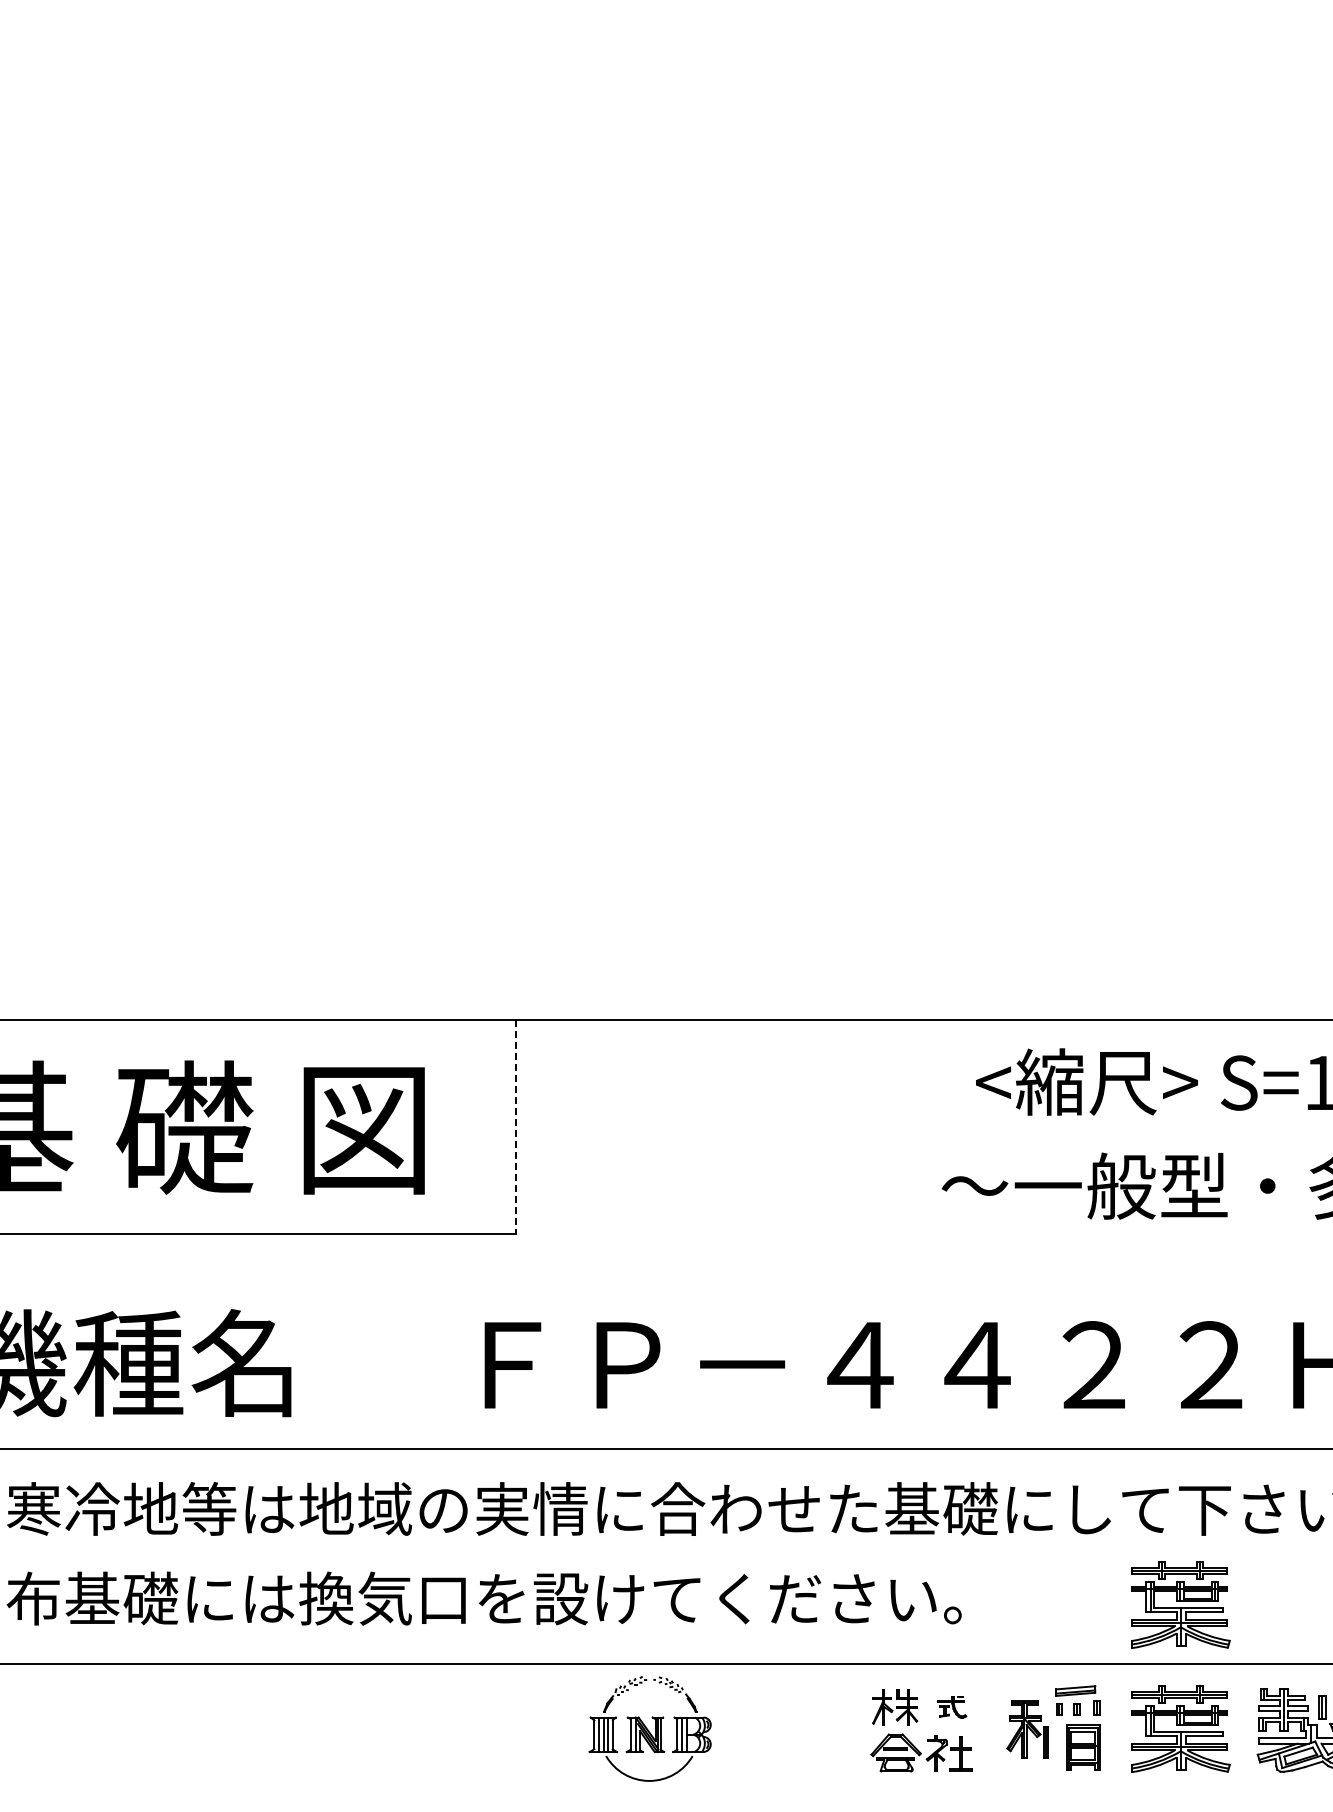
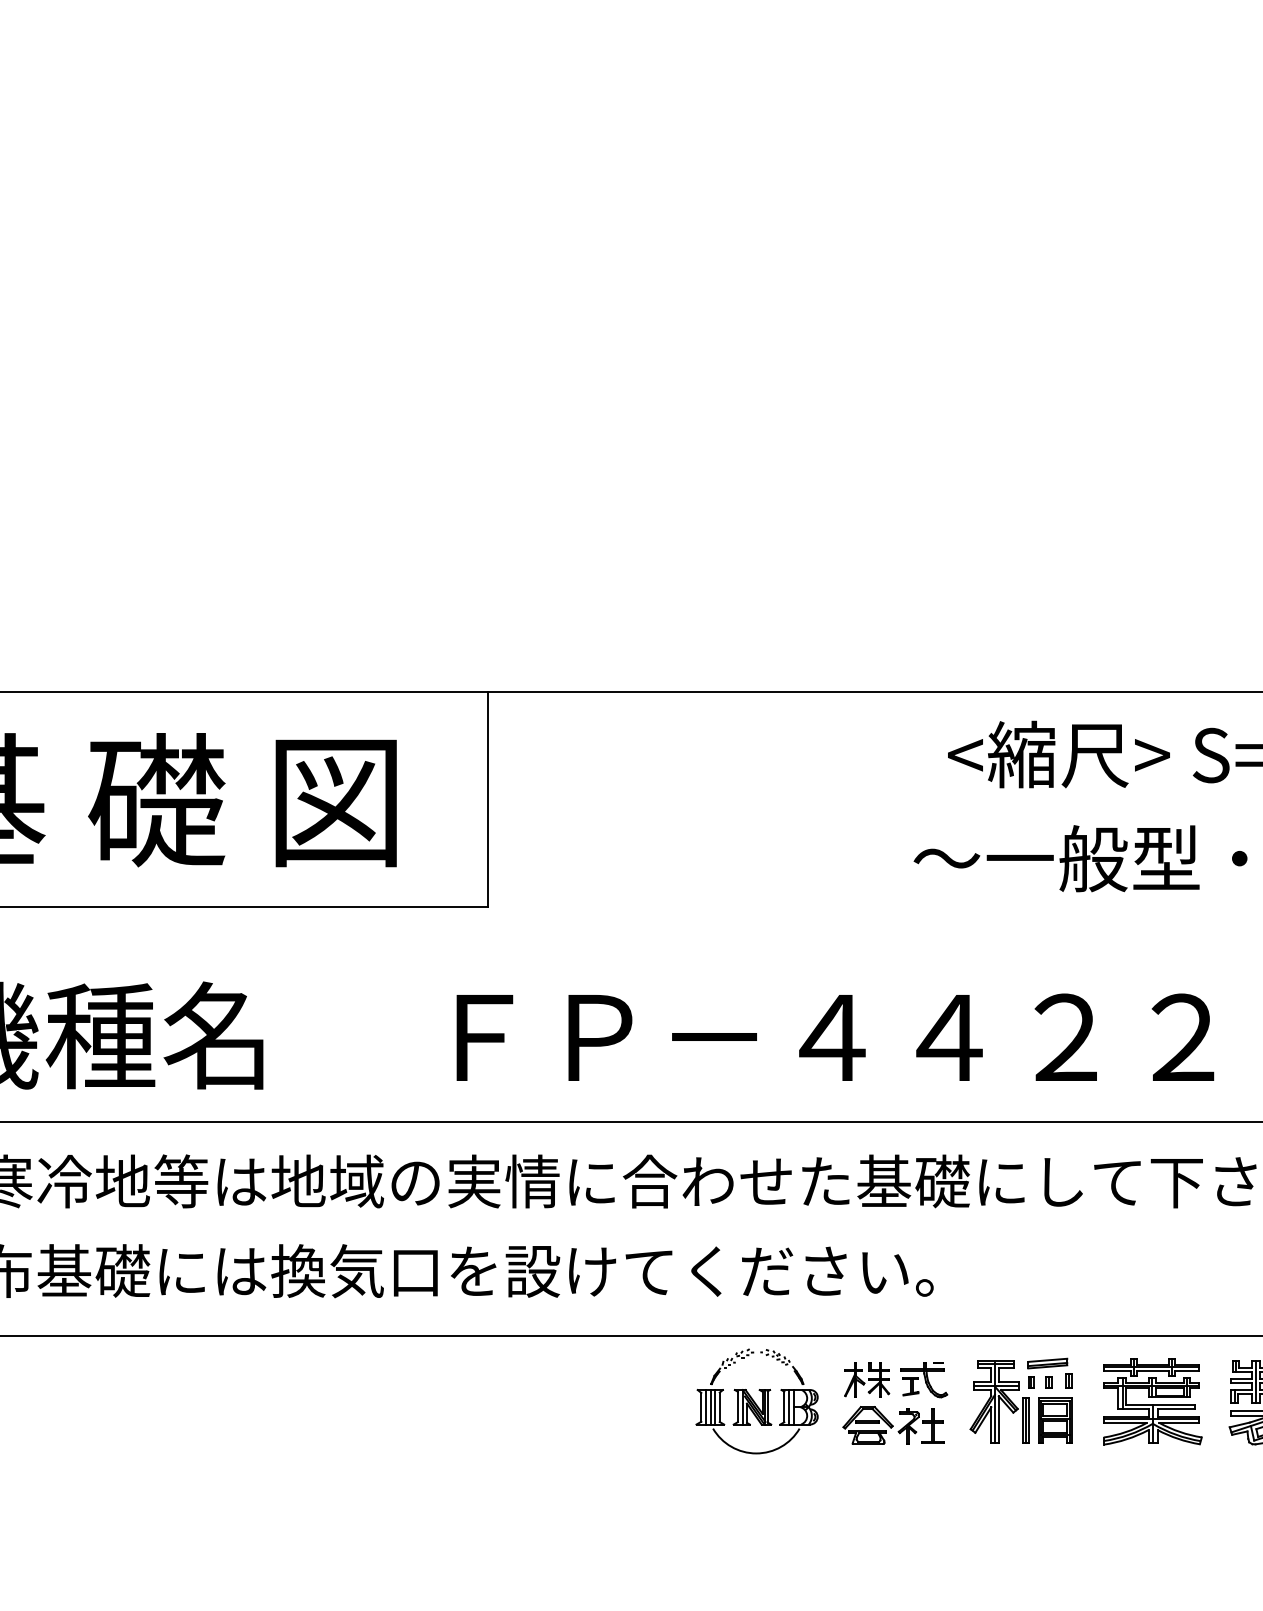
line: (516, 1127) -> (488, 800), dashed -> solid
part: (1180, 1604) -> (1152, 1277), removed
part: (952, 1707) -> (924, 1380), size x1.67
part: (649, 1728) -> (756, 1401), moved
part: (1027, 1729) -> (999, 1402), size x1.43

